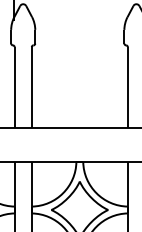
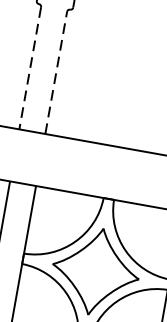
line: (31, 86) -> (55, 71), solid -> dashed
line: (14, 87) -> (29, 68), solid -> dashed

